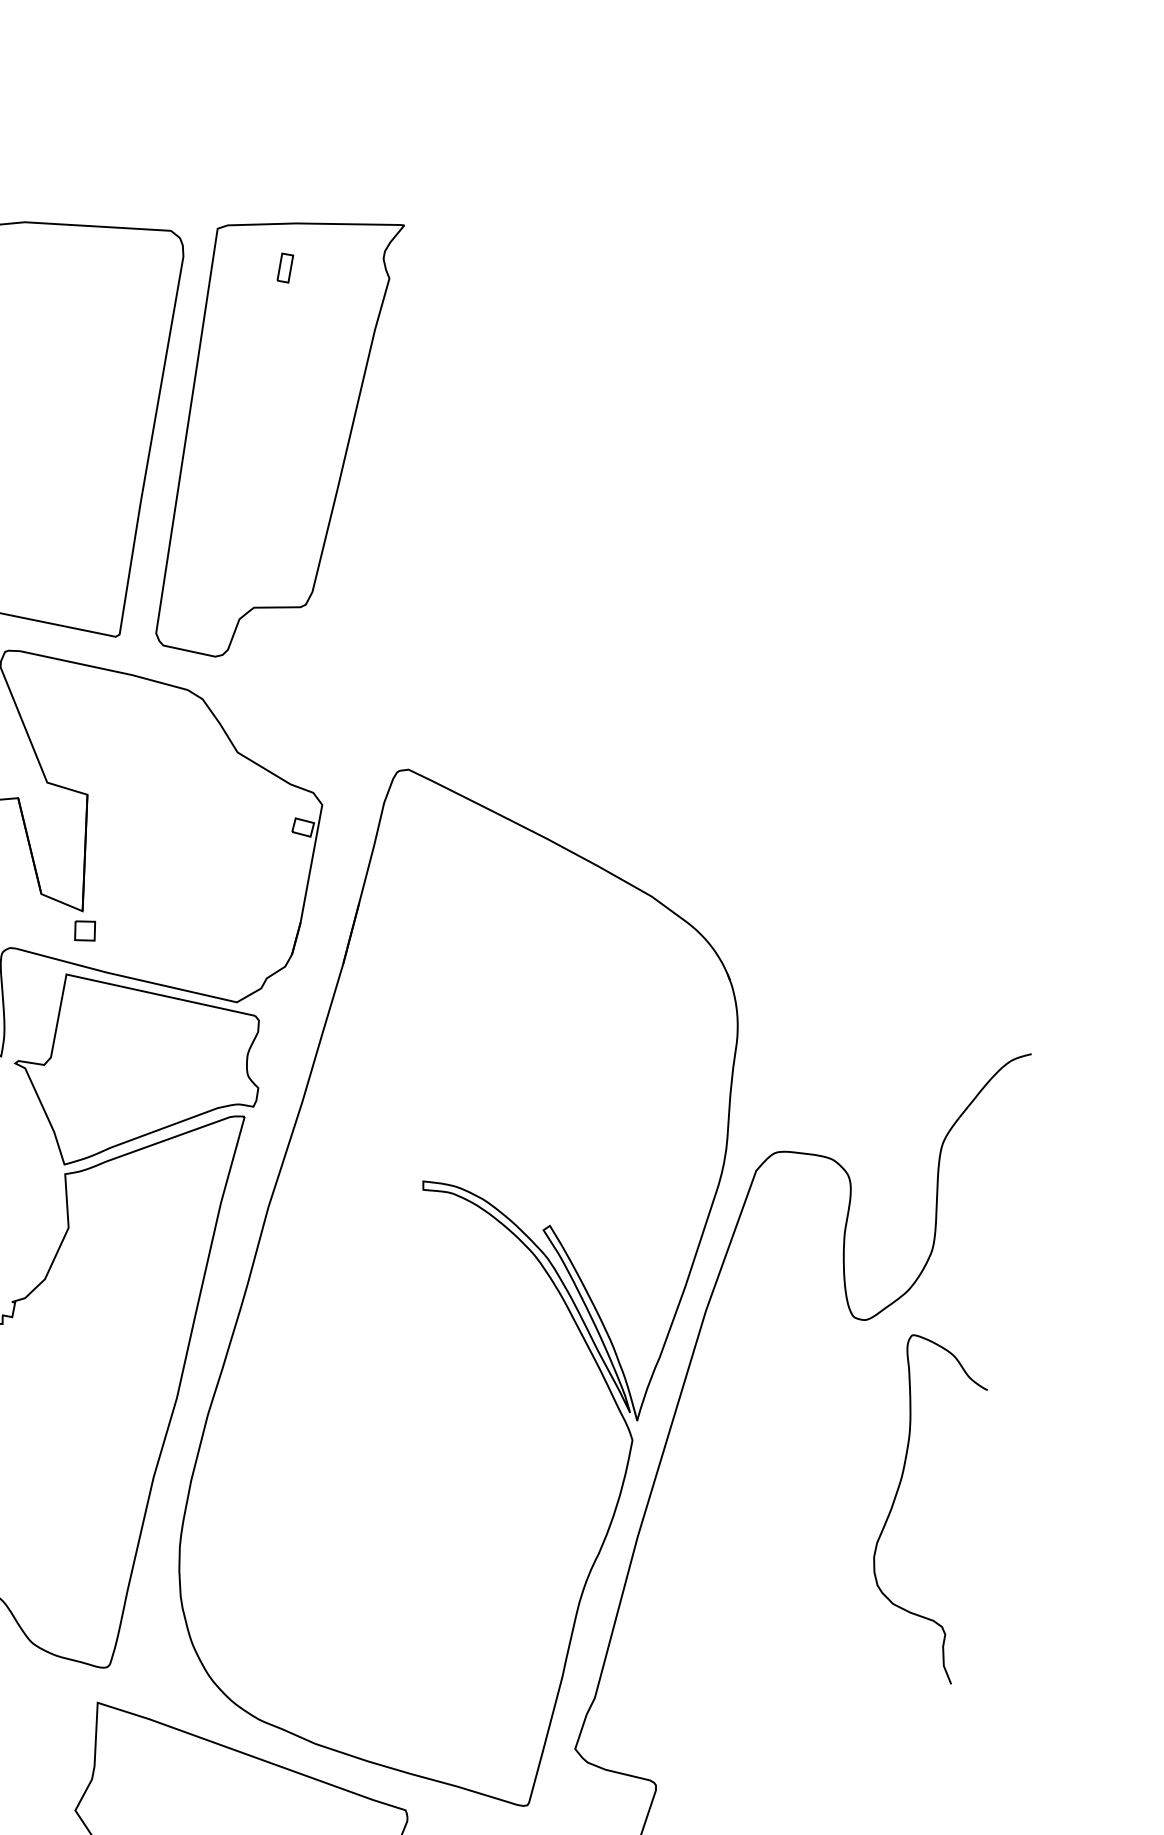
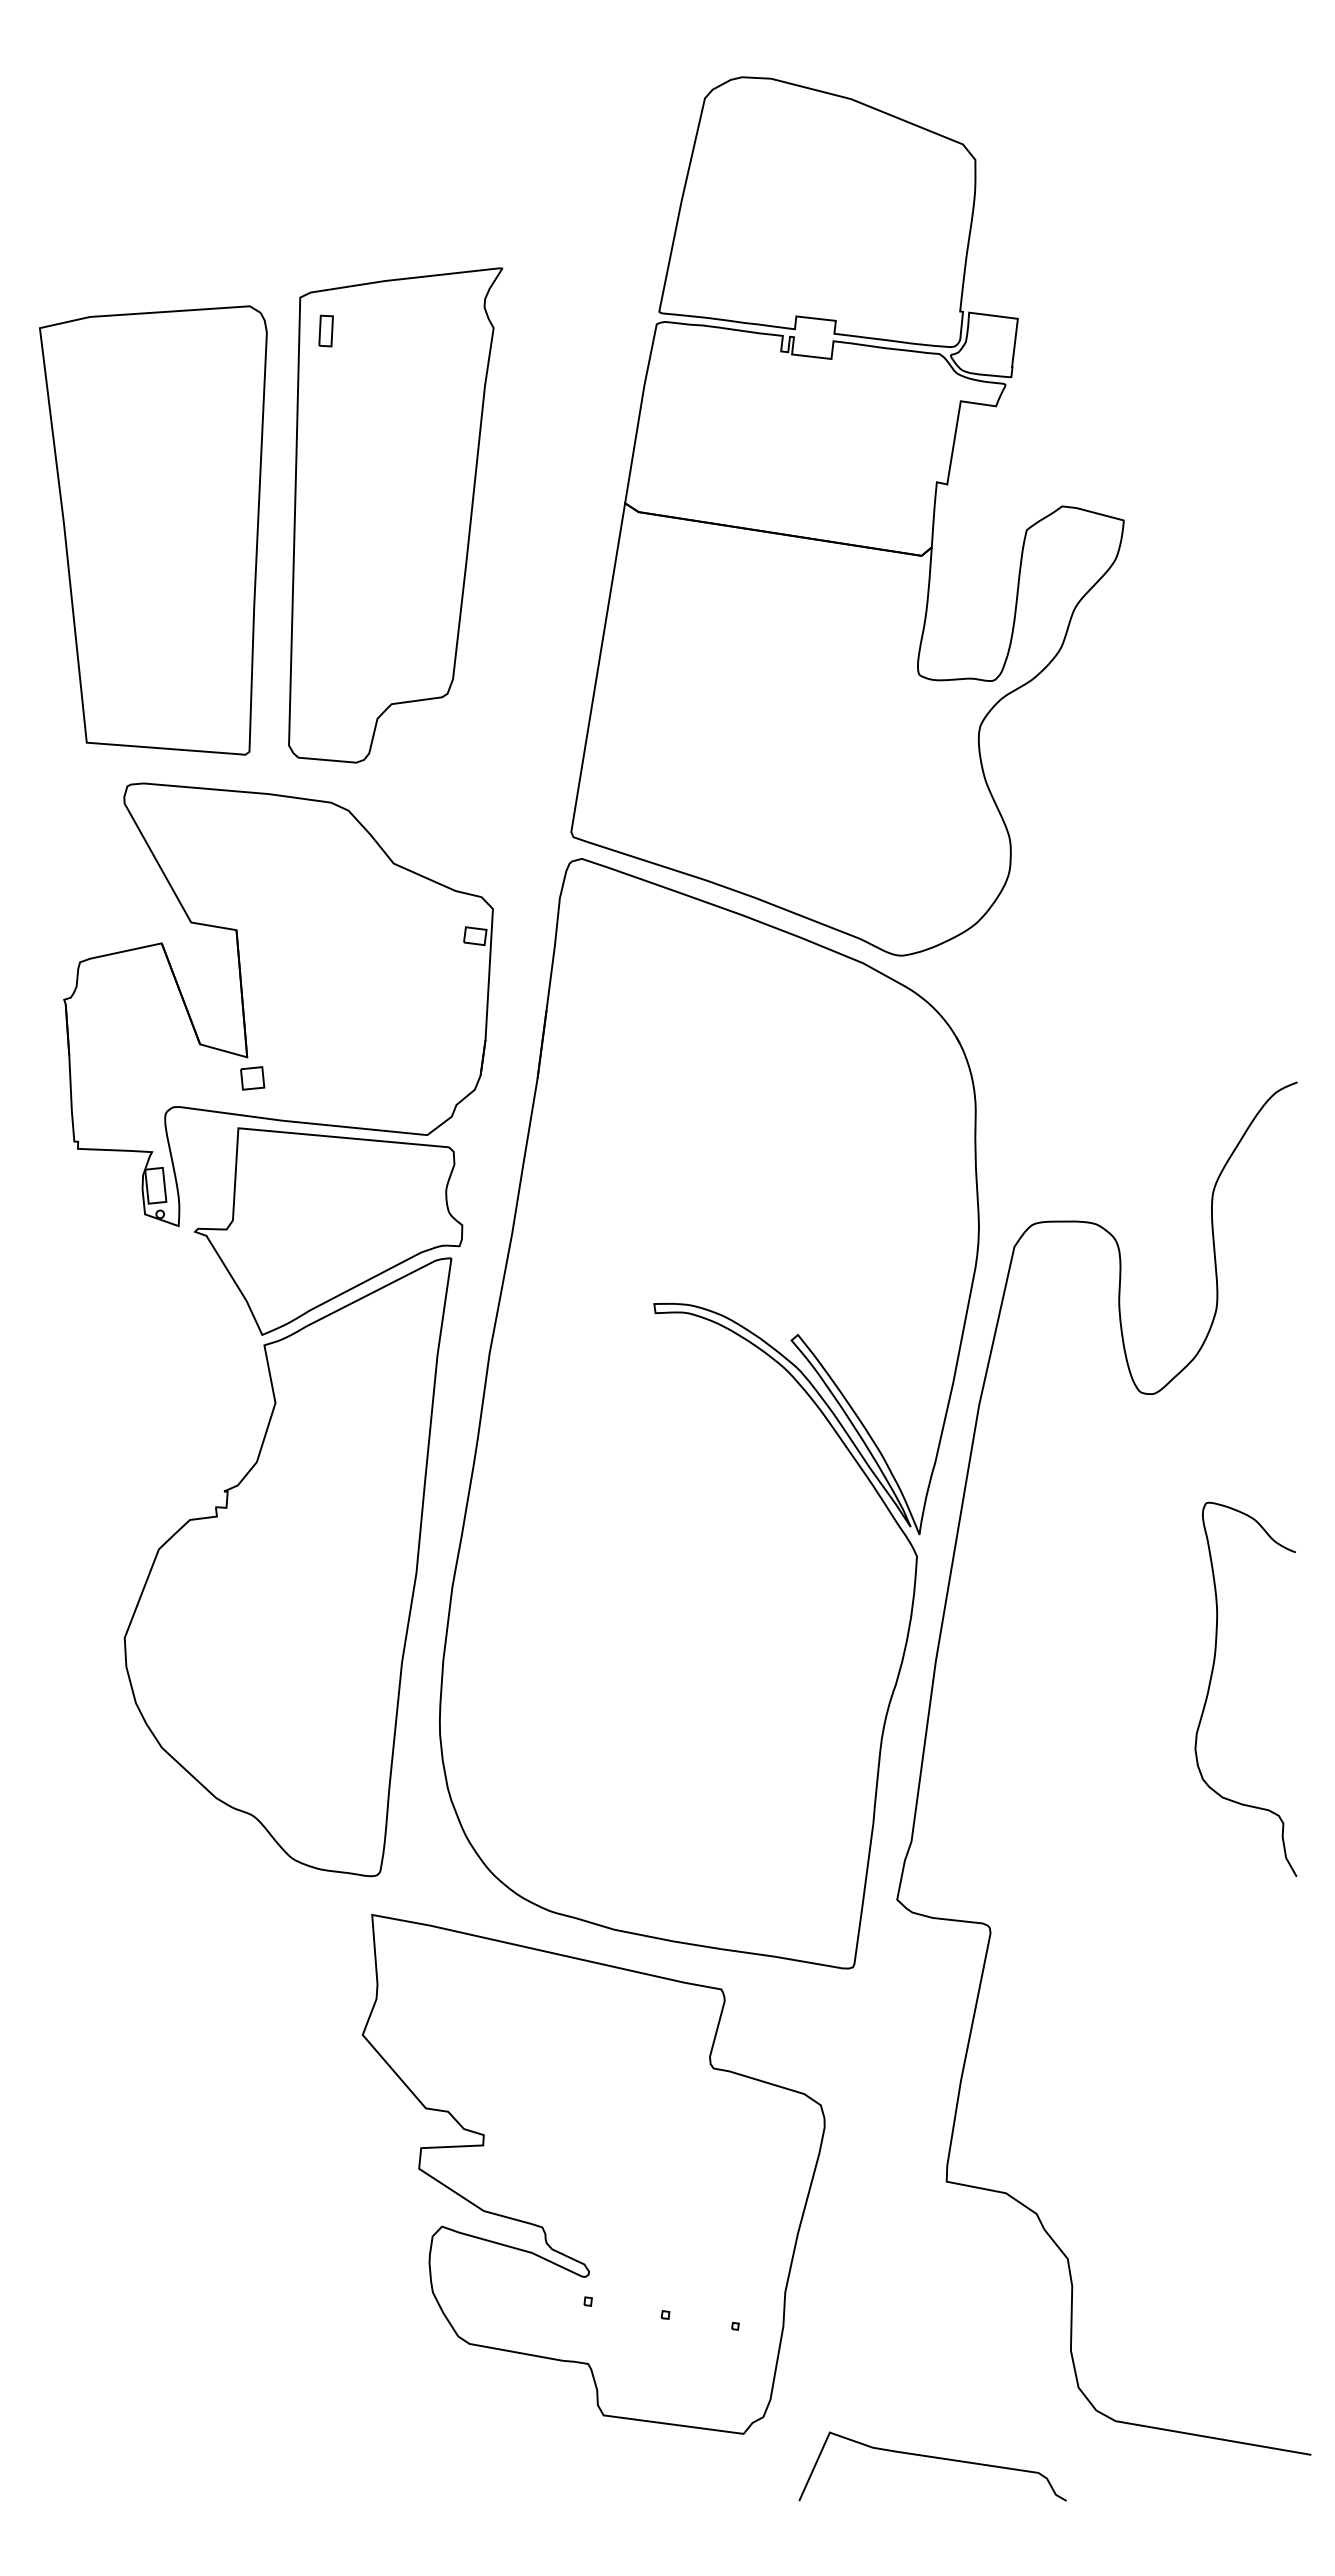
part: (284, 267) -> (325, 330), moved
part: (688, 489) -> (847, 516), added
curve: (896, 1497) -> (1211, 1681), moved

